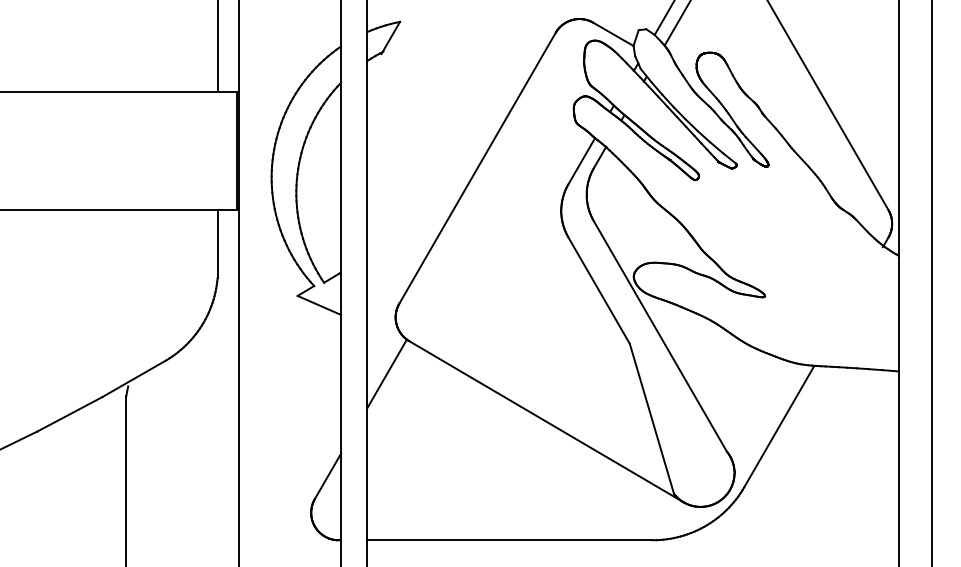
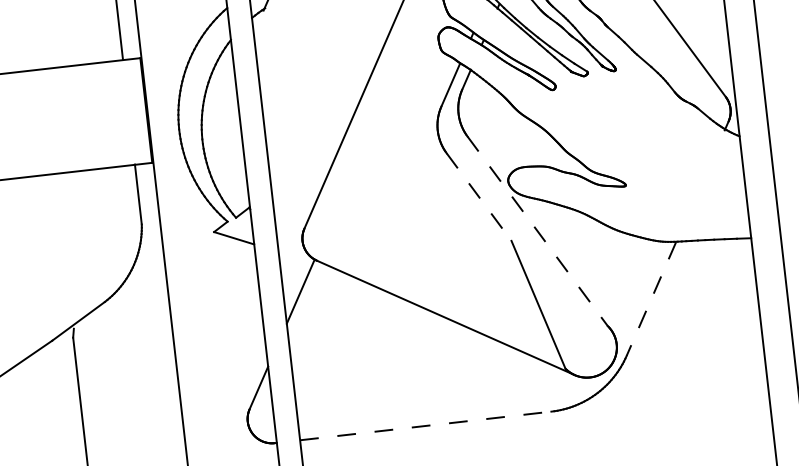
line: (599, 291) -> (479, 197), solid -> dashed
line: (660, 336) -> (537, 231), solid -> dashed
line: (779, 426) -> (651, 298), solid -> dashed
line: (510, 540) -> (426, 426), solid -> dashed

